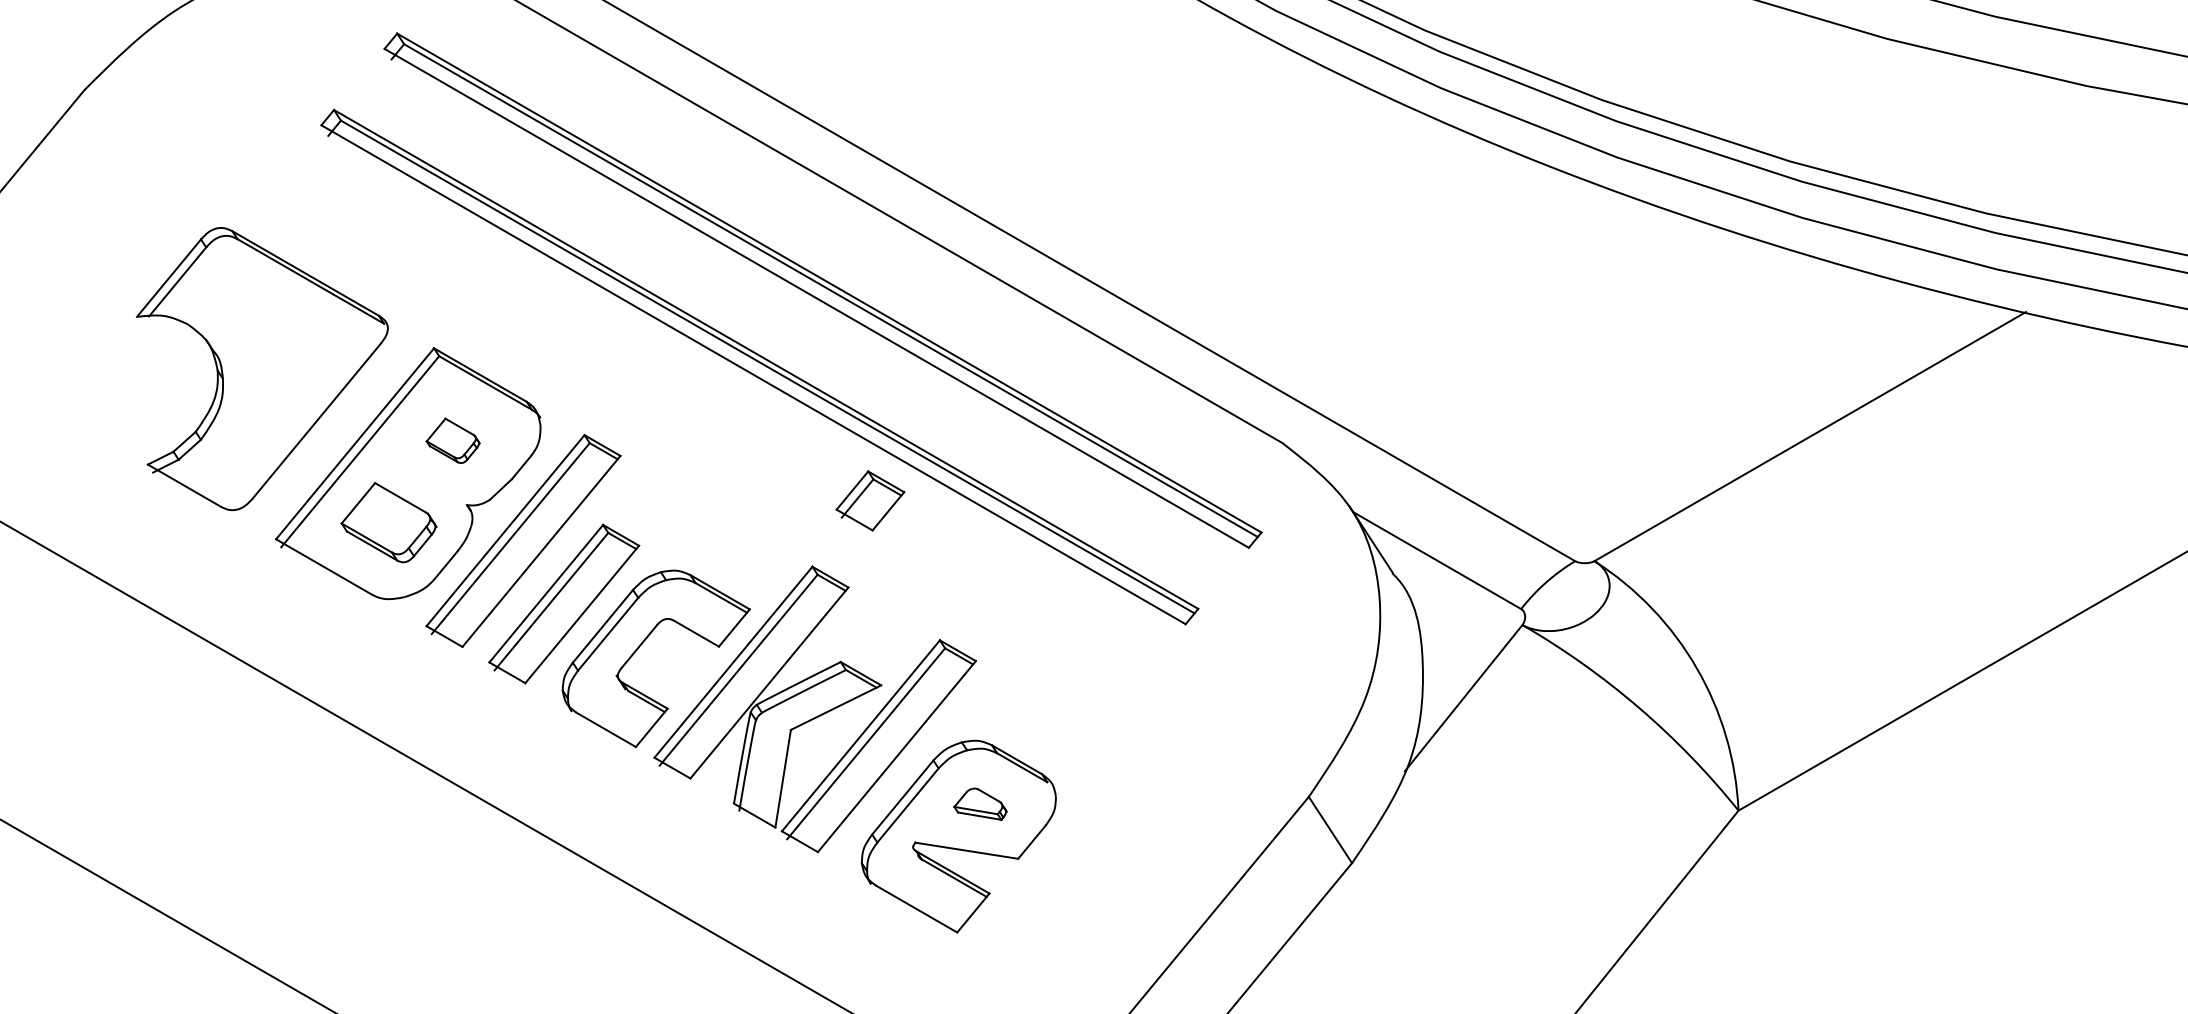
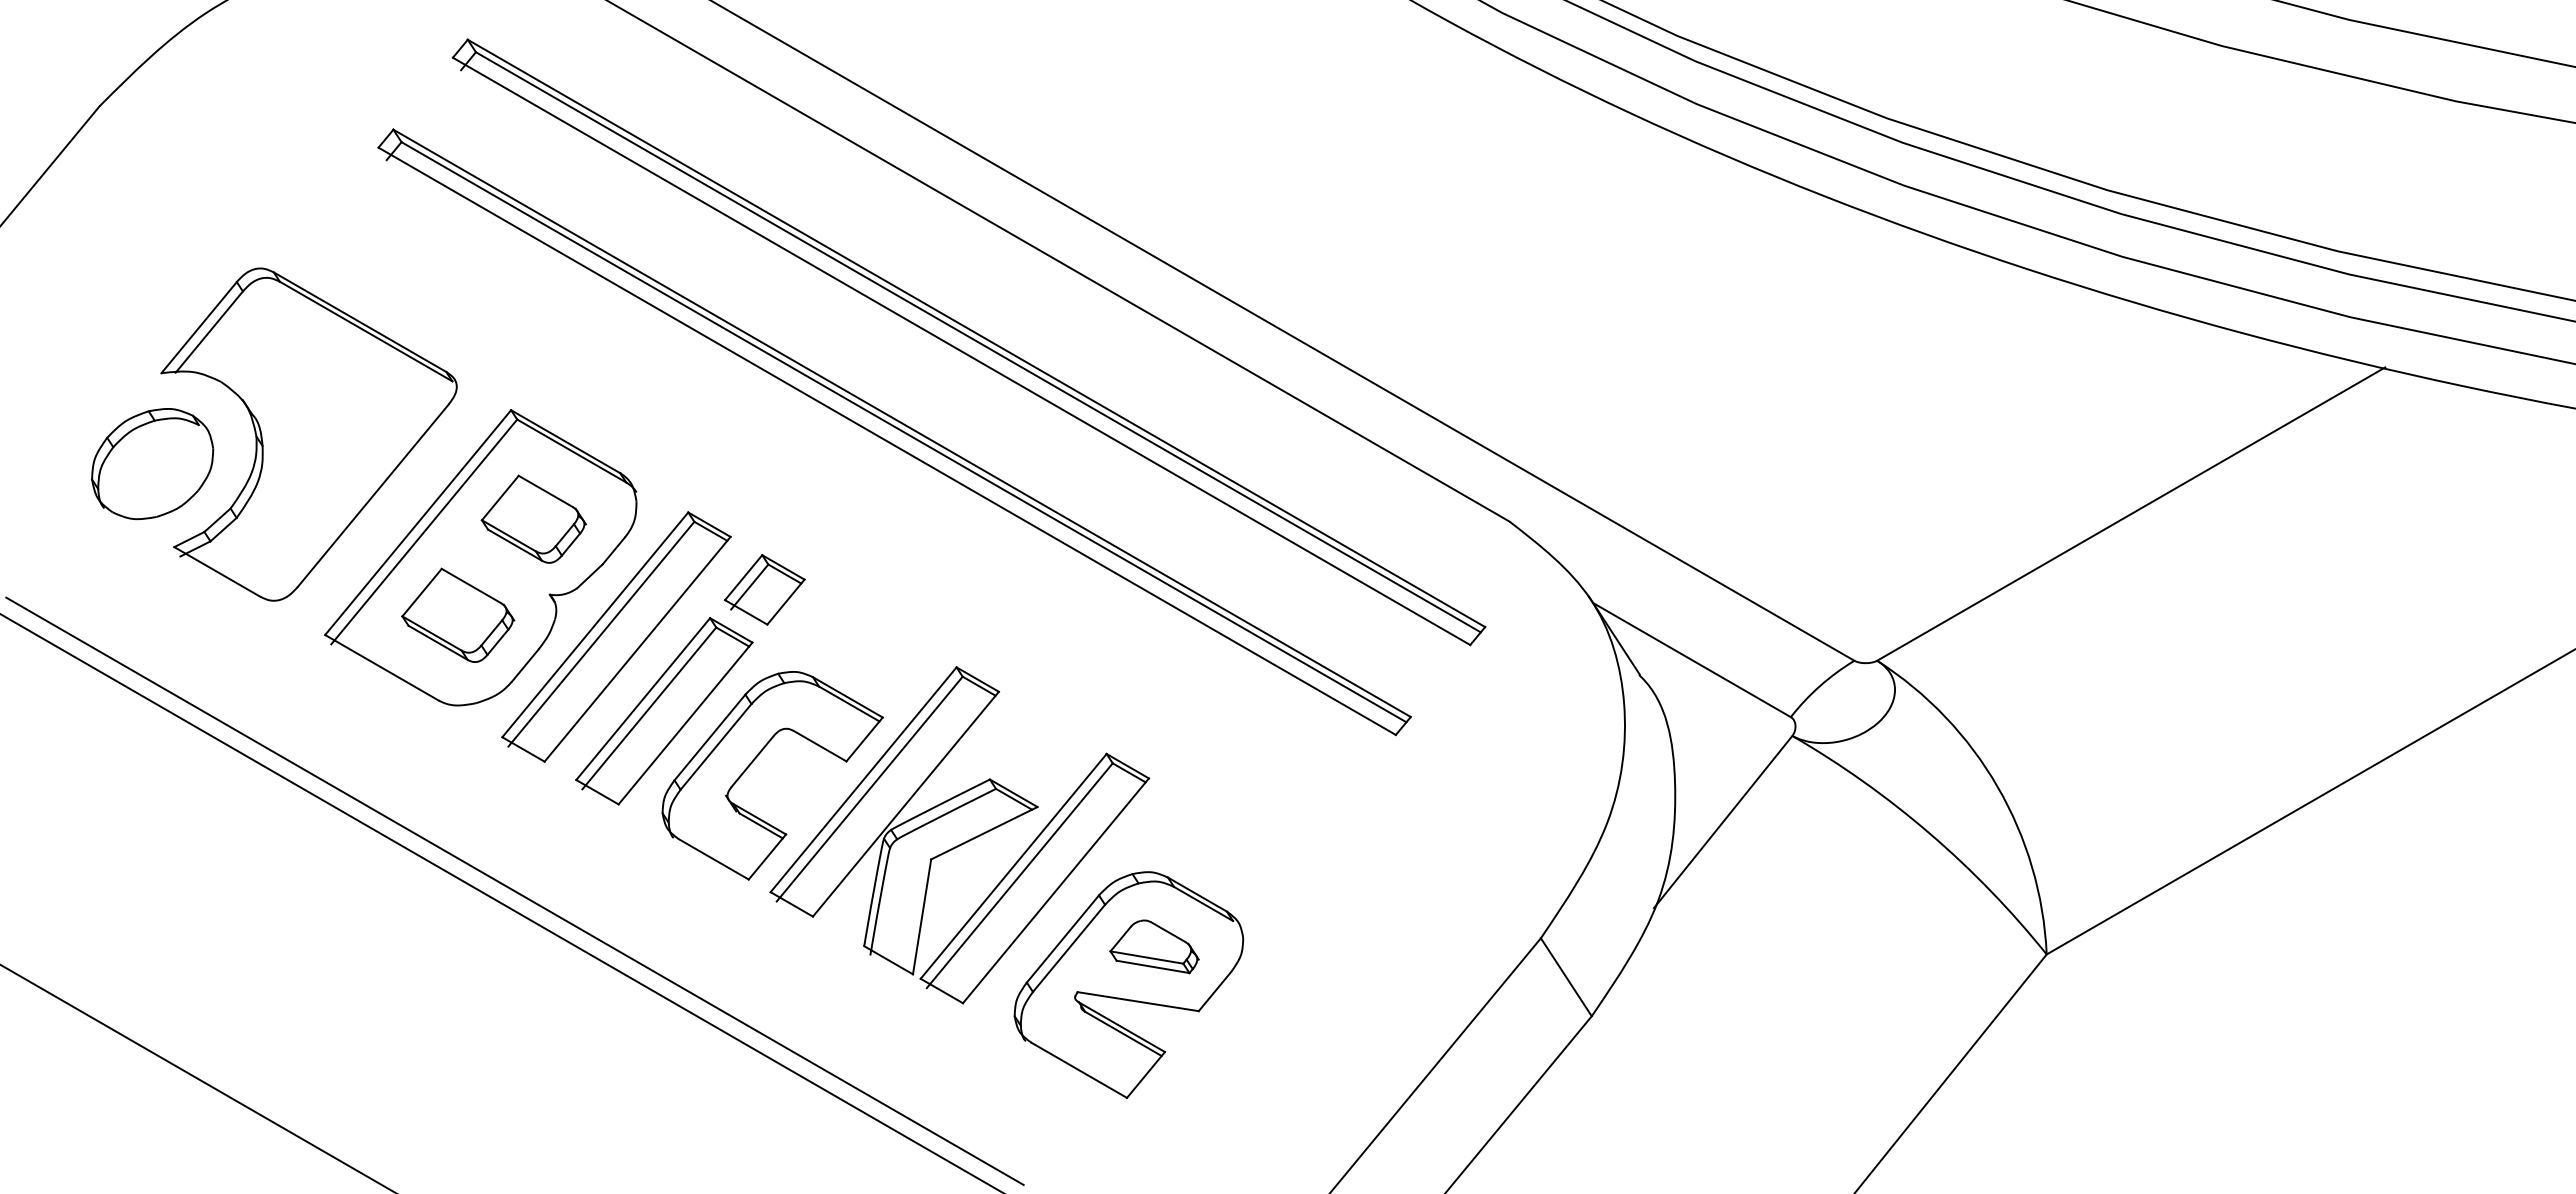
part: (129, 394) -> (152, 464), added
part: (453, 440) -> (533, 518), size x1.67
part: (870, 500) -> (764, 589), moved
line: (436, 756) -> (514, 890), added
part: (980, 803) -> (1154, 946), size x1.43

